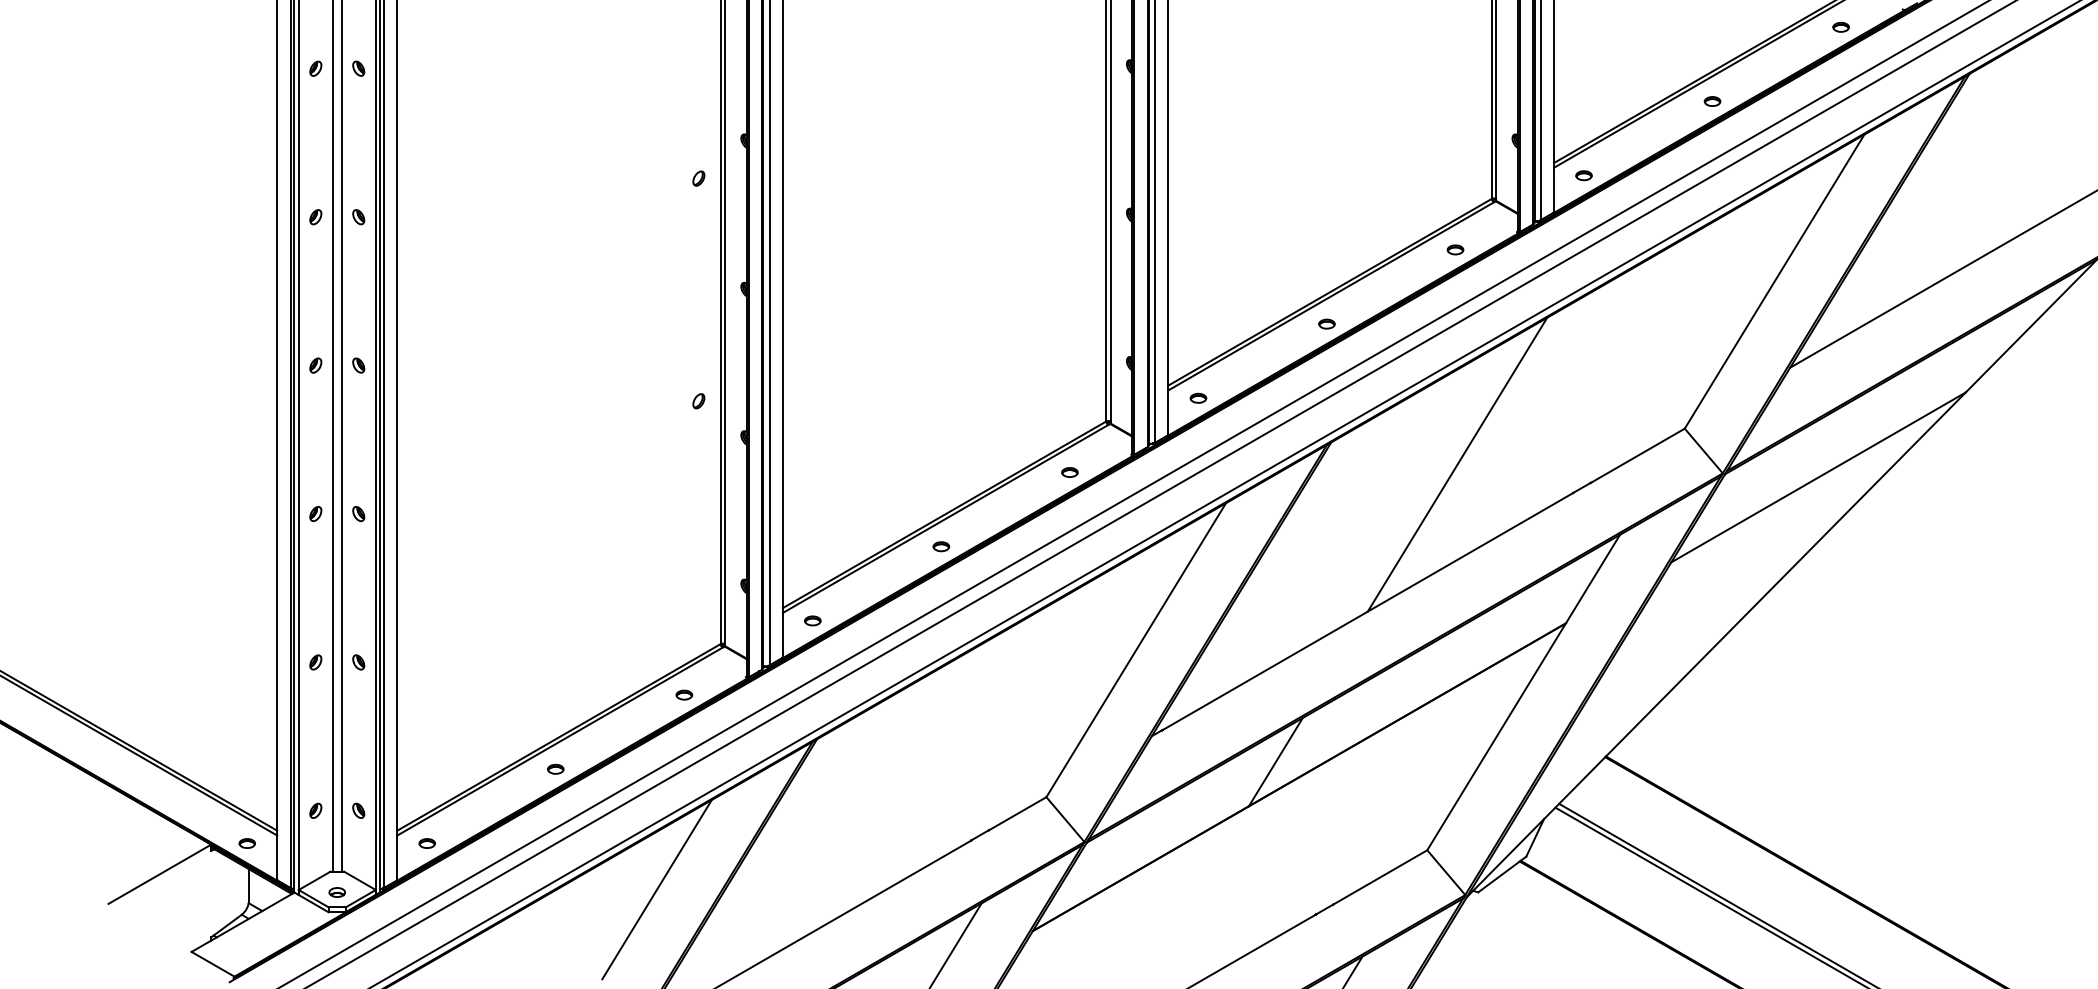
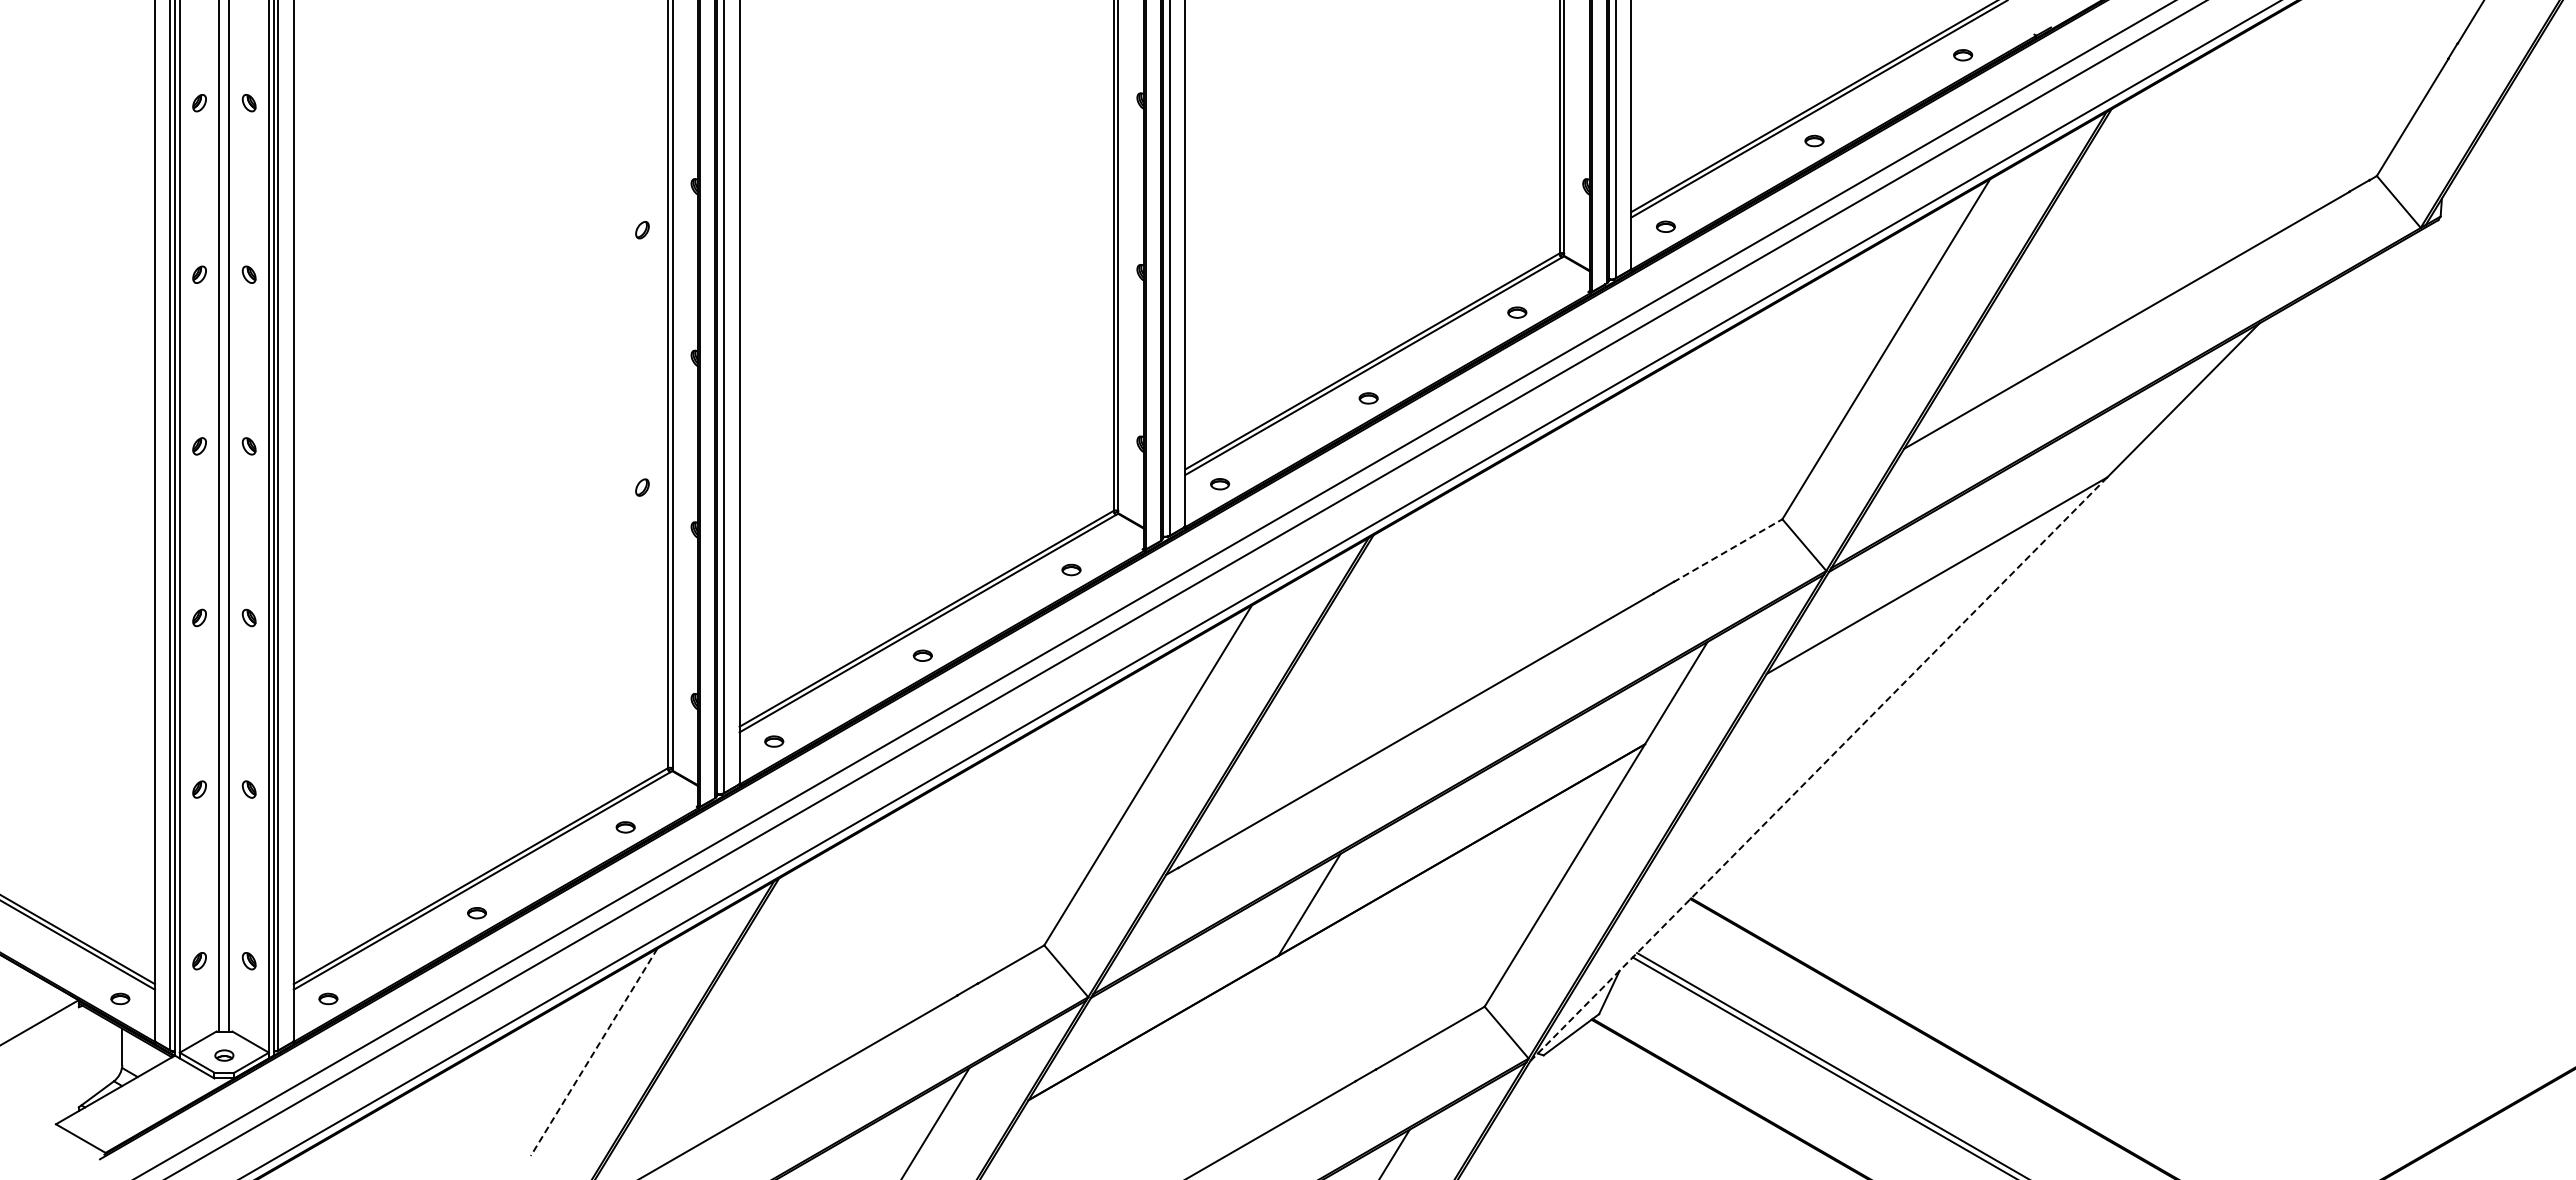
line: (1637, 455) -> (1727, 550), solid -> dashed
line: (1457, 464) -> (1519, 560), removed
line: (1716, 645) -> (1818, 769), solid -> dashed
line: (656, 889) -> (593, 1052), solid -> dashed

